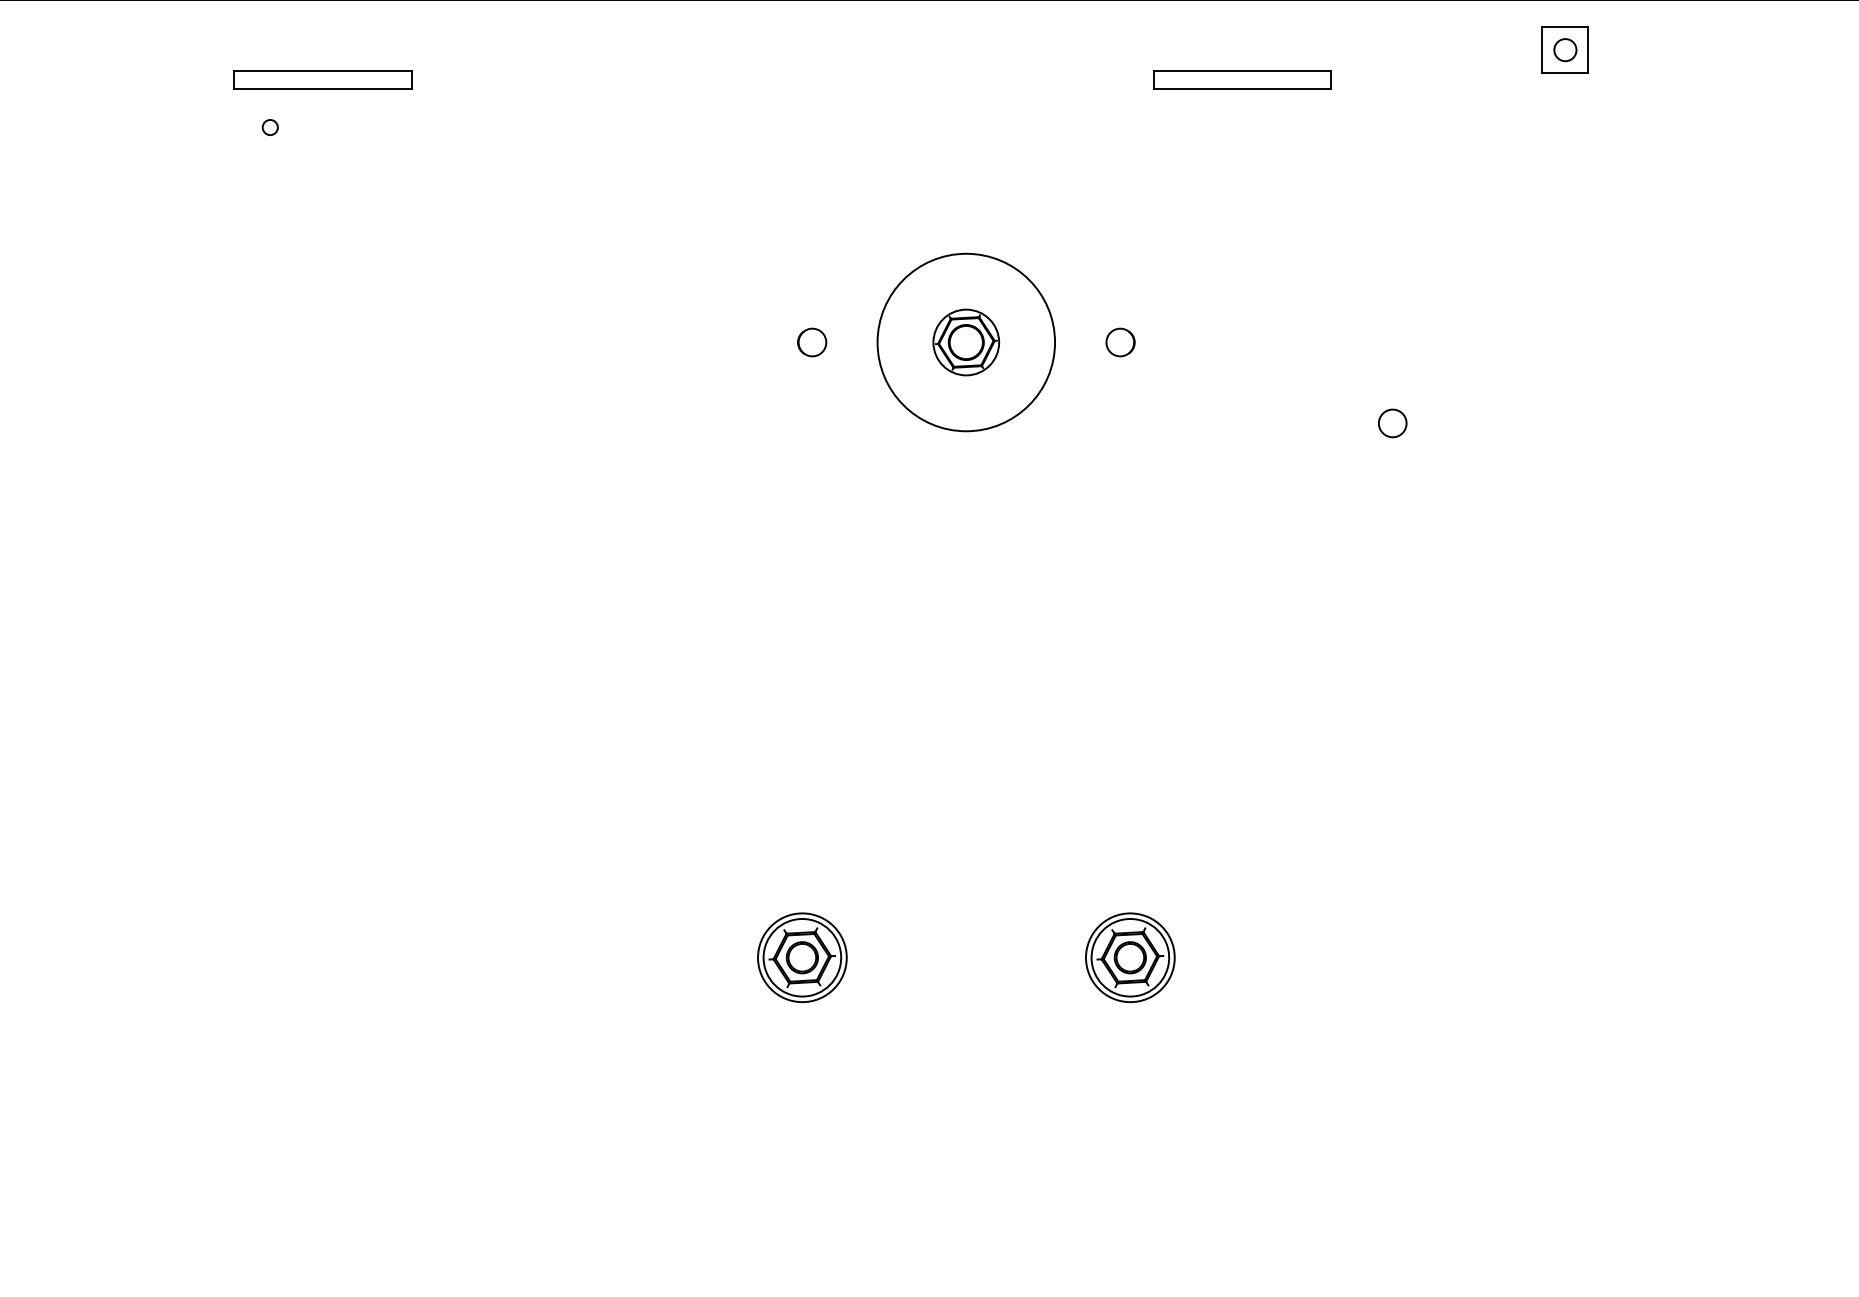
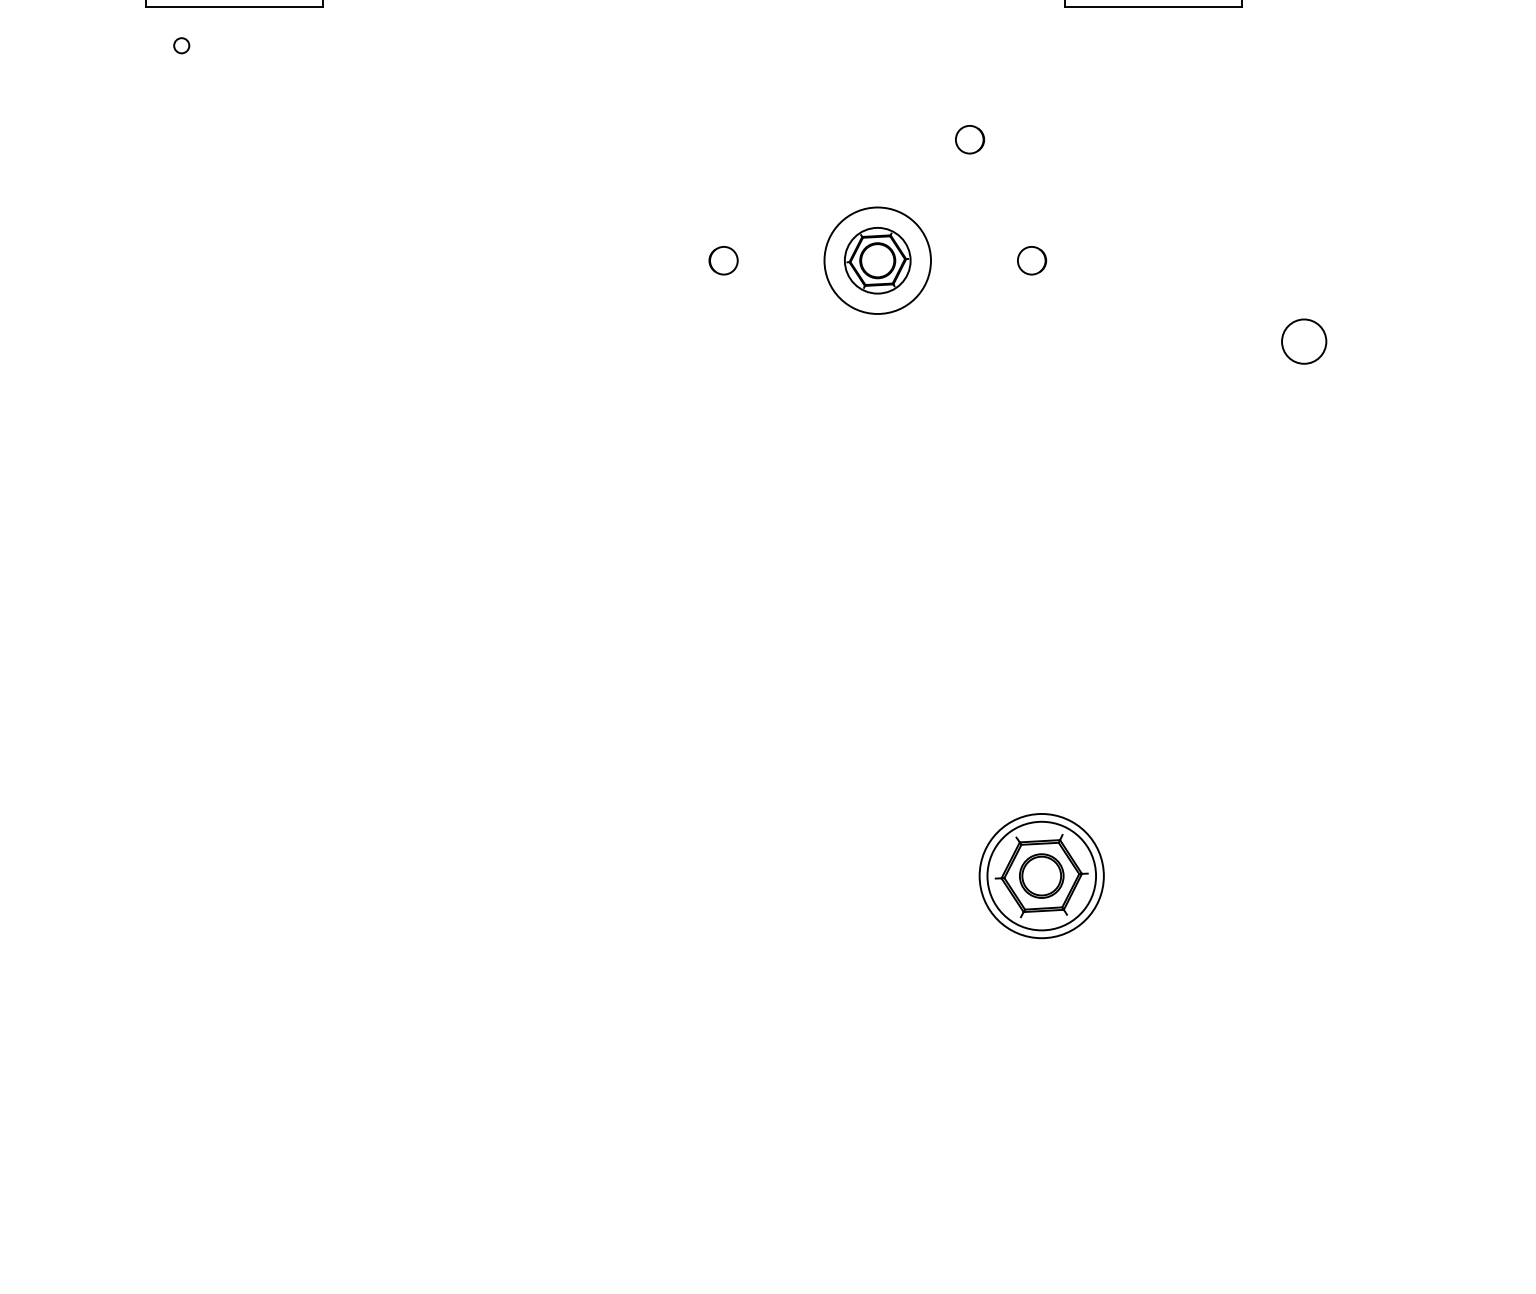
part: (1058, 221) -> (969, 139), added
circle: (966, 342) -> (877, 260), size x0.6
circle: (1392, 423) -> (1303, 341), size x1.6
part: (802, 957) -> (713, 875), removed
part: (1130, 957) -> (1041, 875), size x1.4

